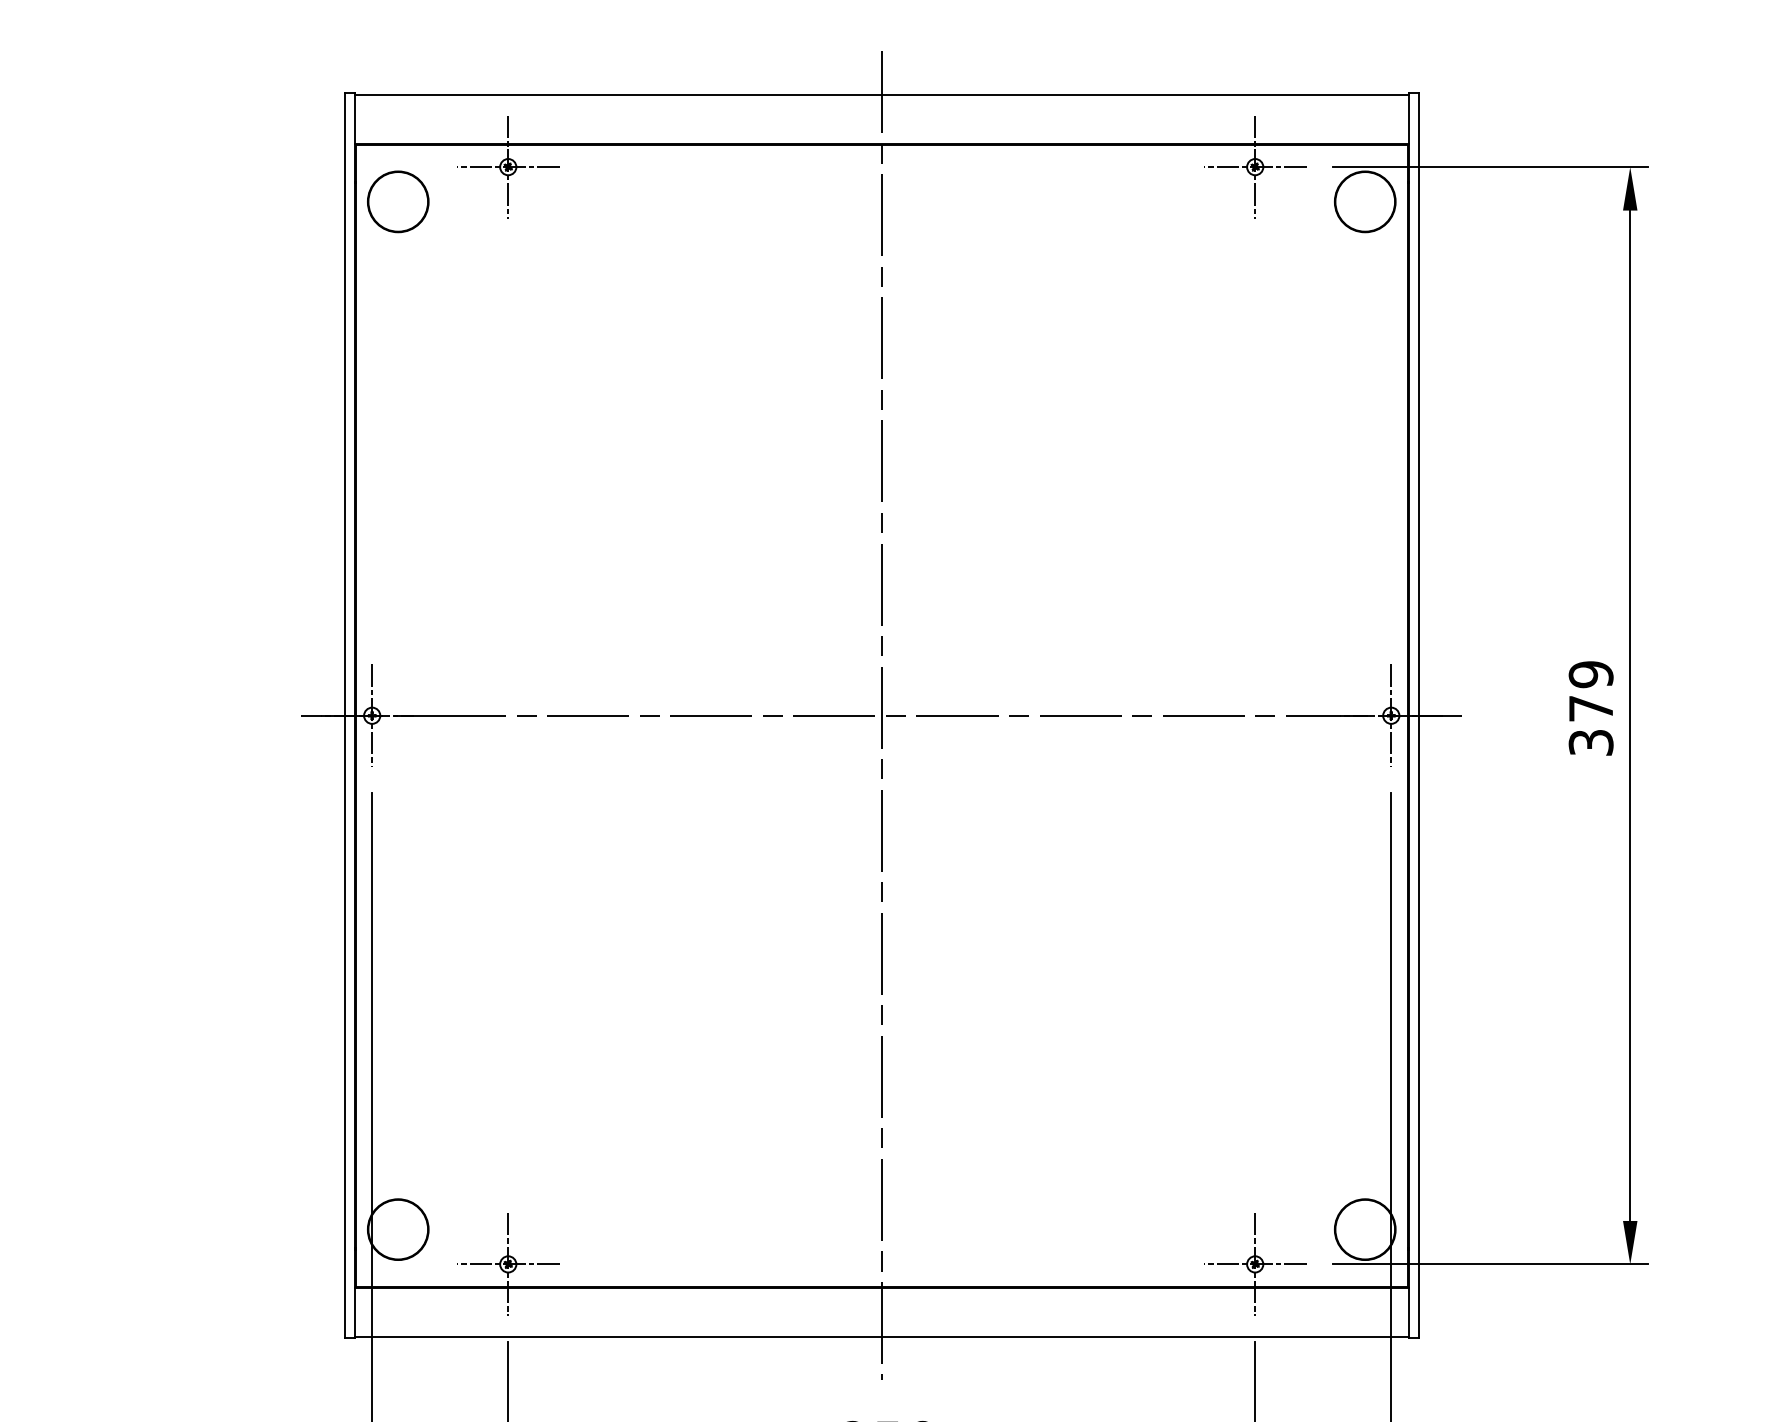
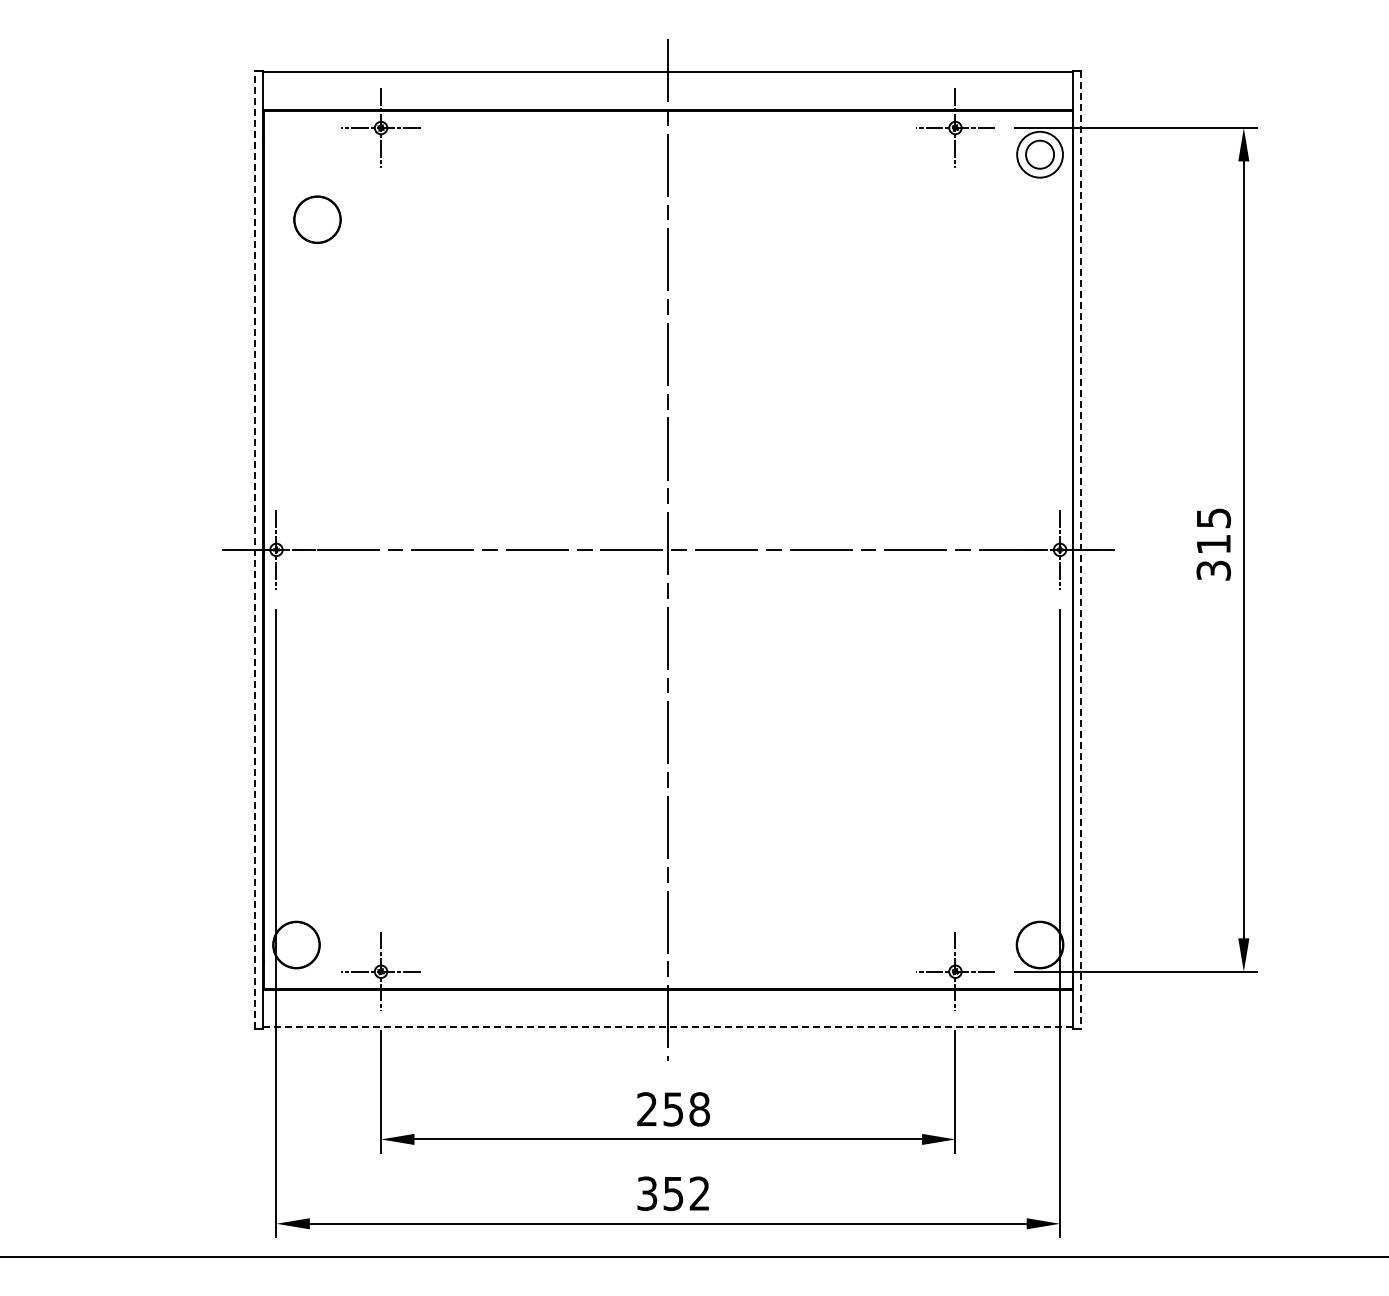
circle: (398, 201) -> (317, 219), moved
circle: (1364, 201) -> (1039, 154), size x0.6
text: (1590, 691) -> (1213, 531), 379 -> 315
line: (344, 715) -> (255, 549), solid -> dashed
line: (1419, 715) -> (1081, 549), solid -> dashed
line: (880, 1336) -> (667, 1027), solid -> dashed

